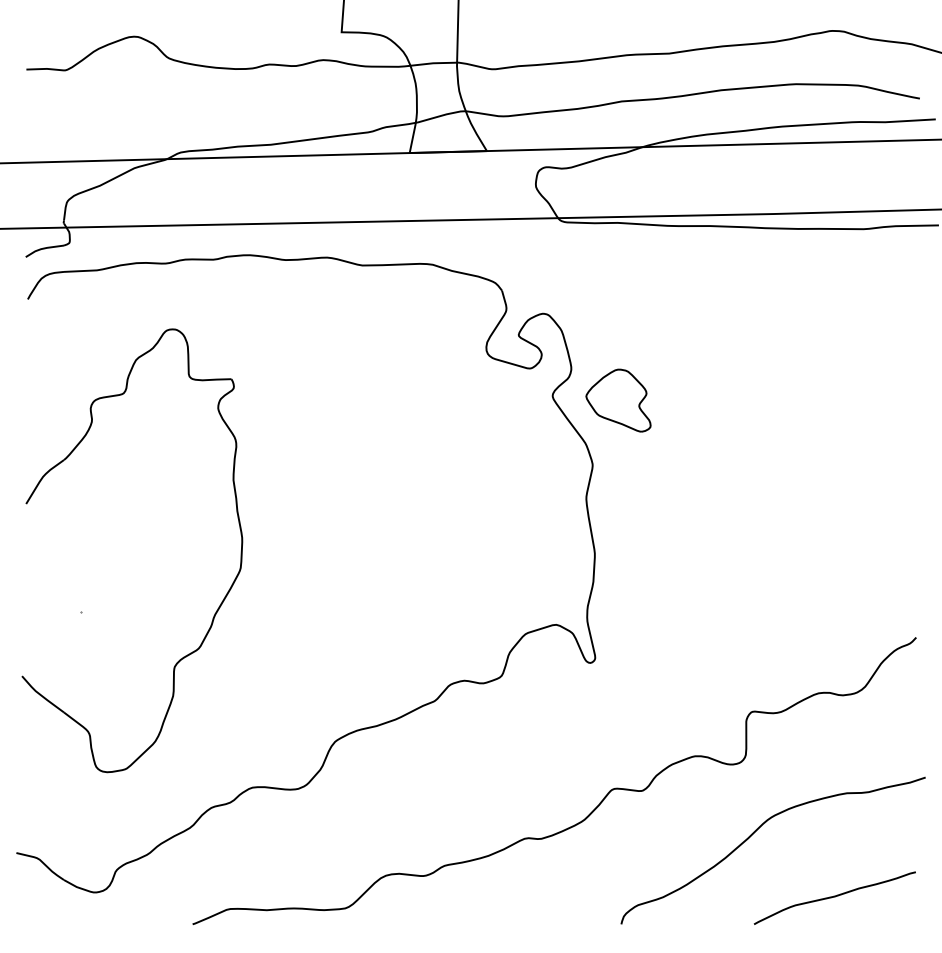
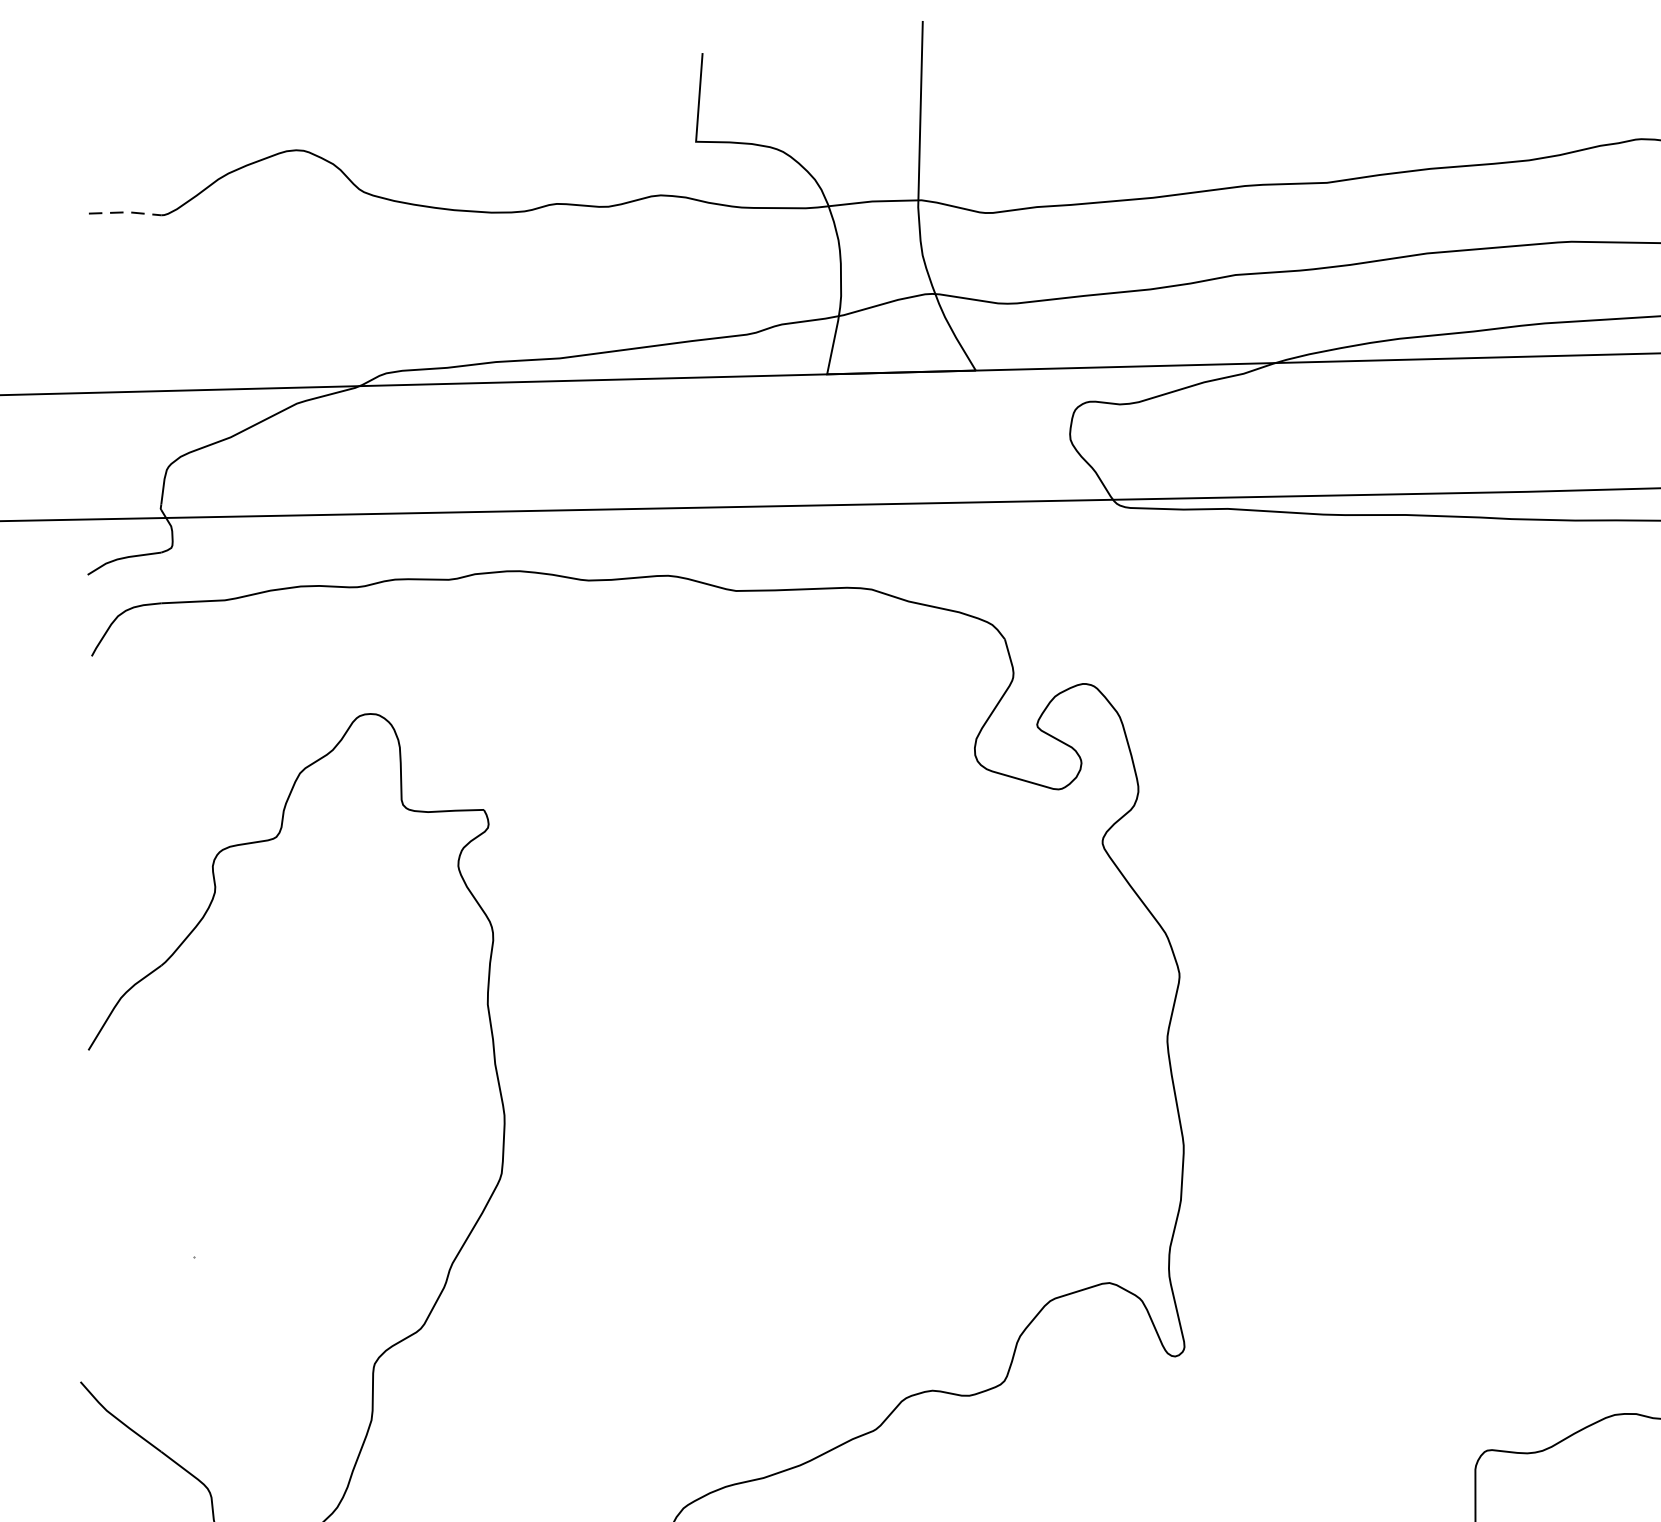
line: (46, 68) -> (127, 211), solid -> dashed
part: (618, 400) -> (1229, 850), removed

